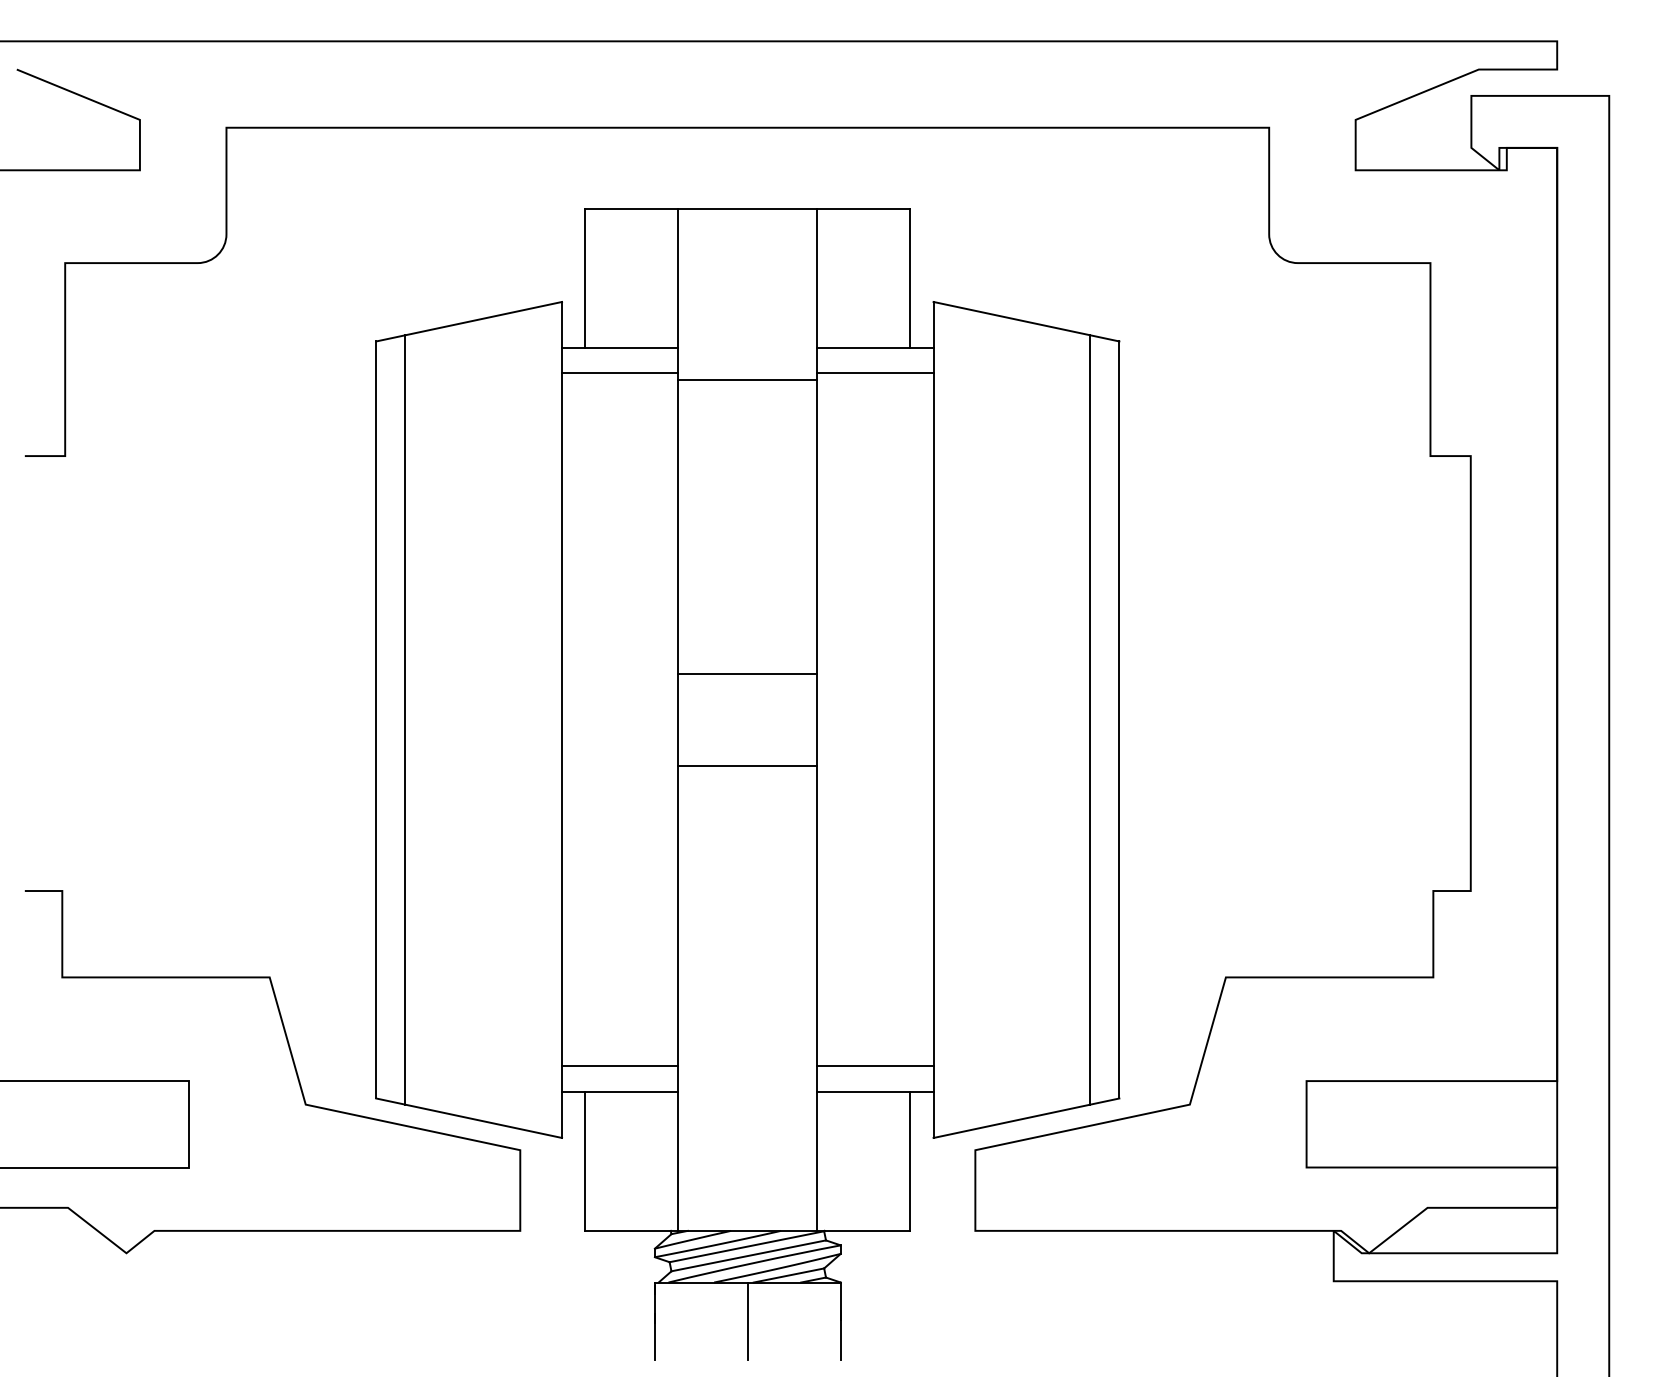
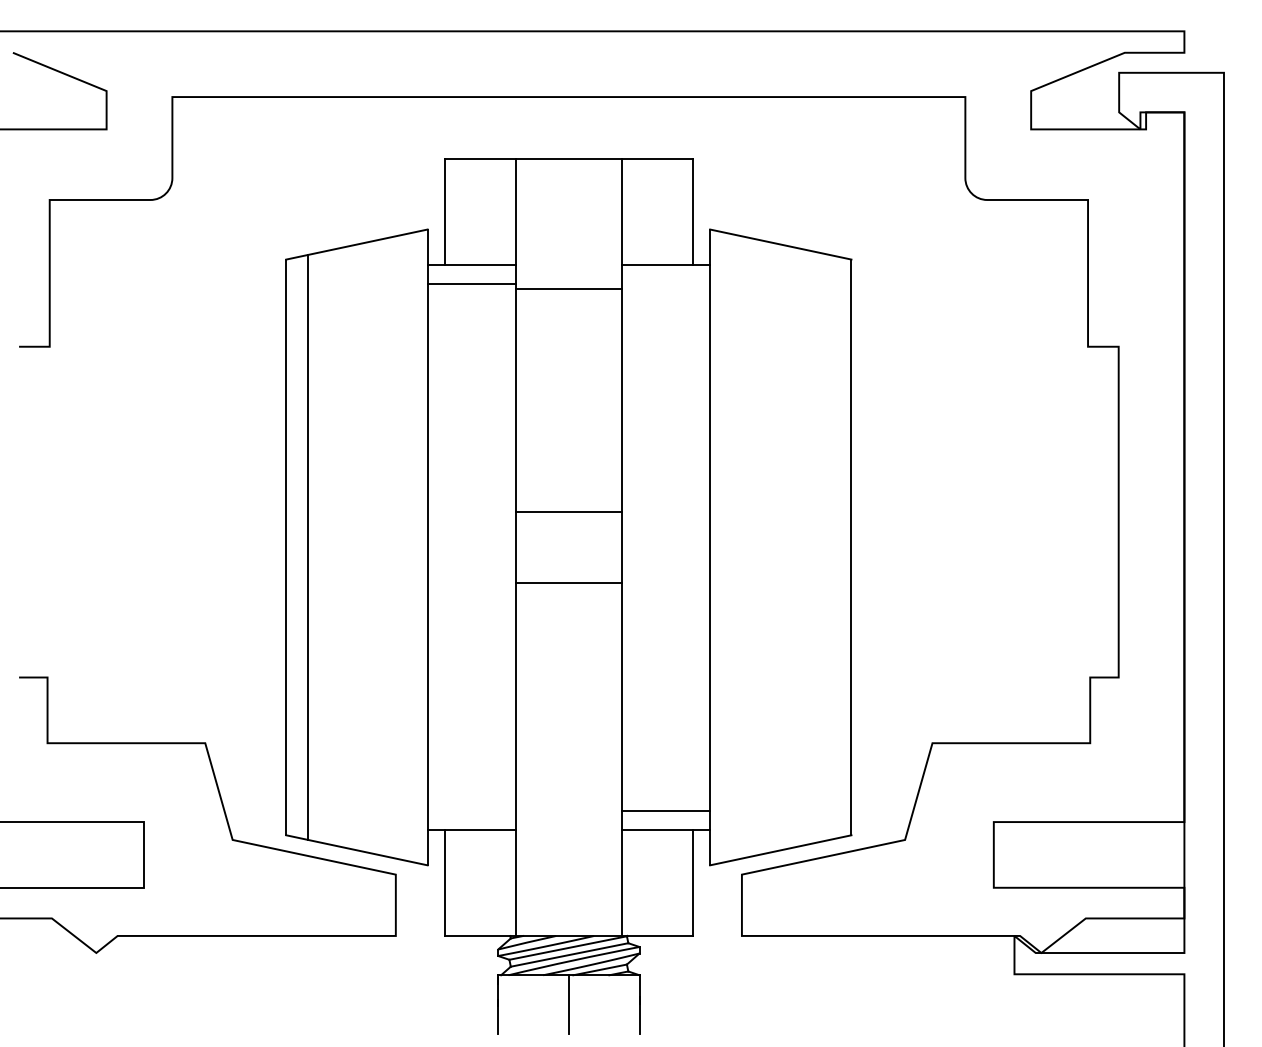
line: (875, 373) -> (665, 283), removed
line: (1090, 719) -> (829, 547), removed
line: (620, 1066) -> (472, 810), removed

